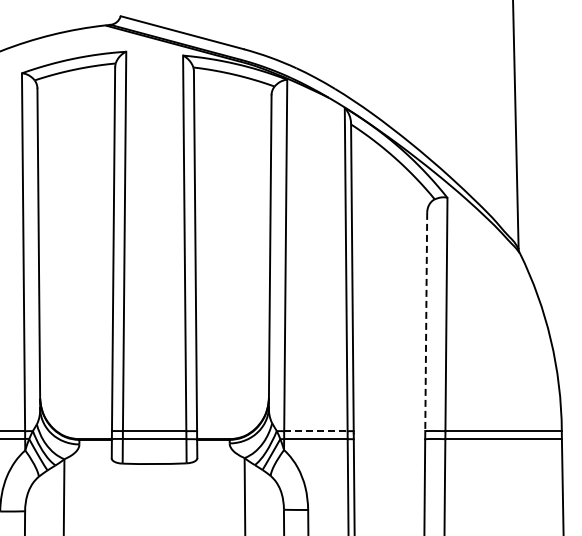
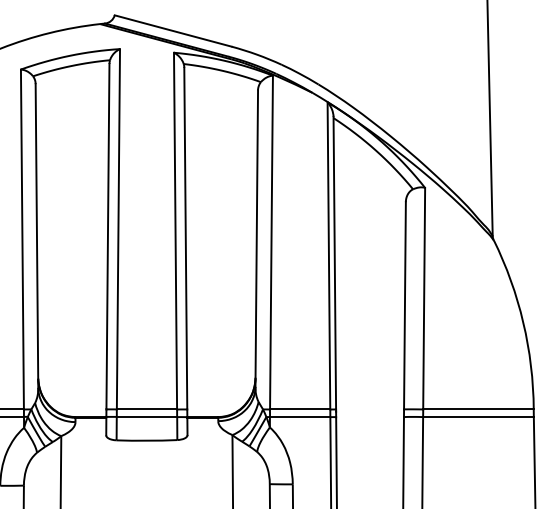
line: (426, 322) -> (405, 306), dashed -> solid
line: (315, 431) -> (299, 409), dashed -> solid

